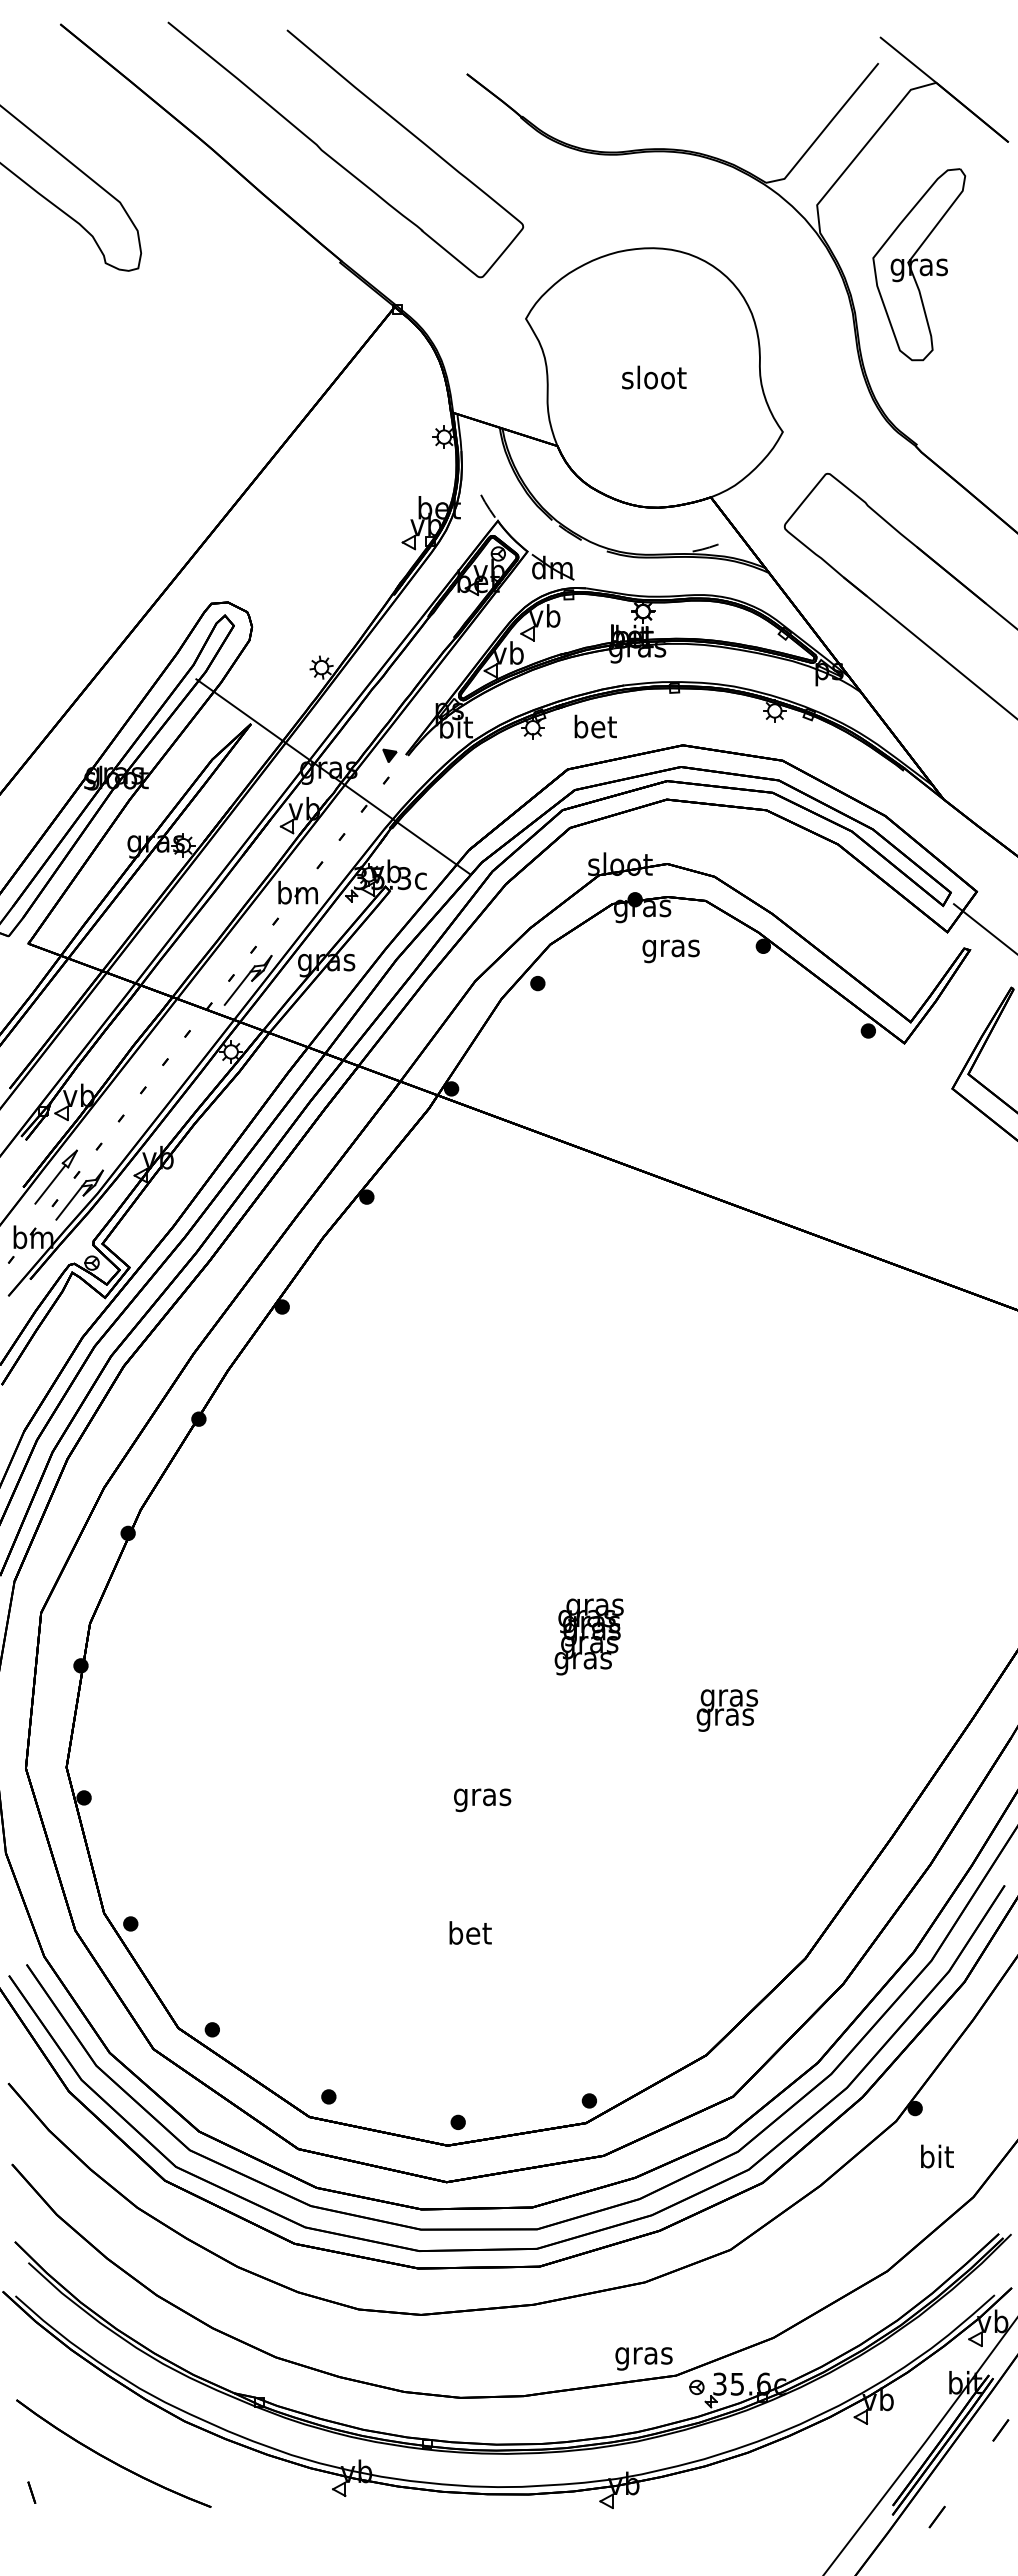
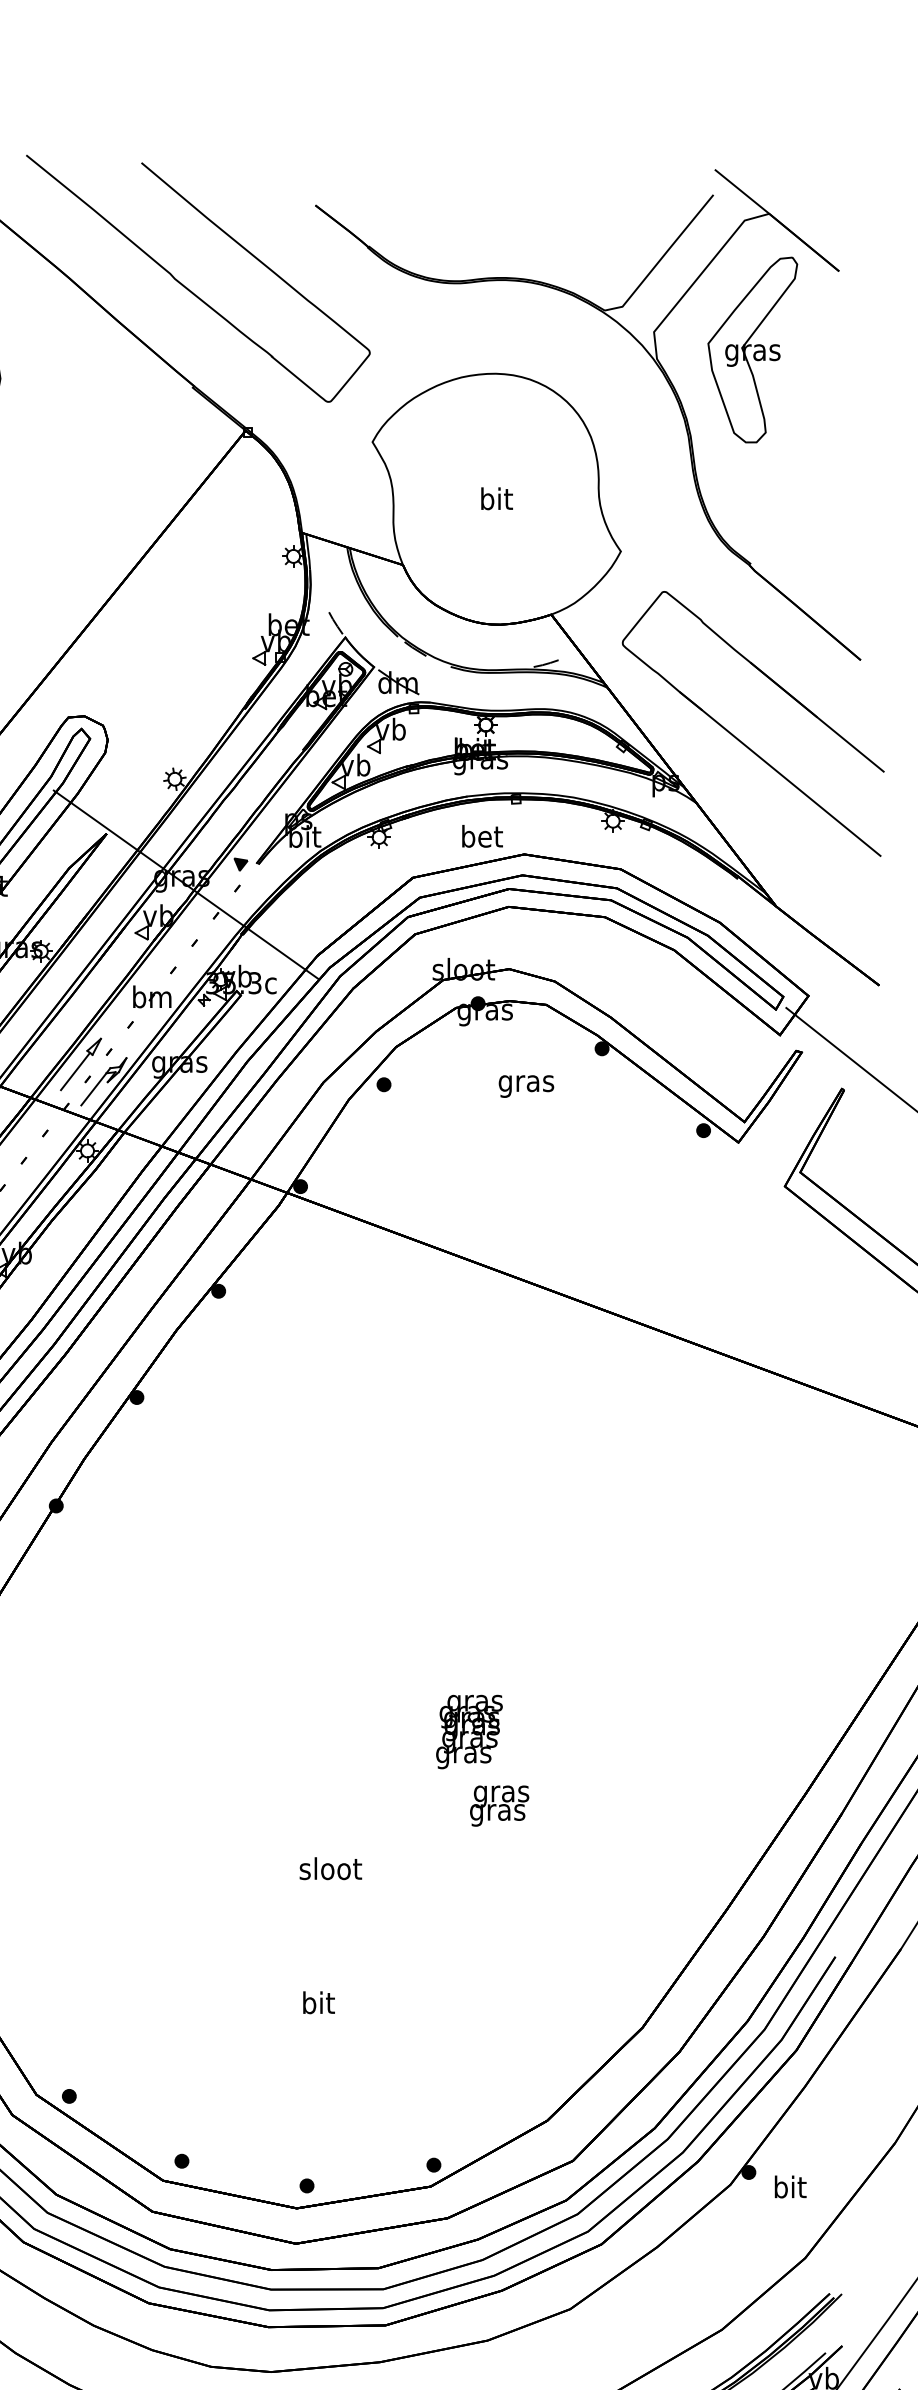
part: (919, 264) -> (753, 349), moved
text: (654, 377) -> (496, 498), sloot -> bit
text: (595, 726) -> (482, 836), moved
text: (670, 951) -> (525, 1086), moved
part: (224, 962) -> (81, 1064), added
text: (588, 1636) -> (468, 1731), moved
text: (726, 1710) -> (498, 1806), moved
text: (482, 1797) -> (330, 1871), gras -> sloot
text: (470, 1932) -> (318, 2002), bet -> bit
text: (937, 2156) -> (790, 2186), moved

